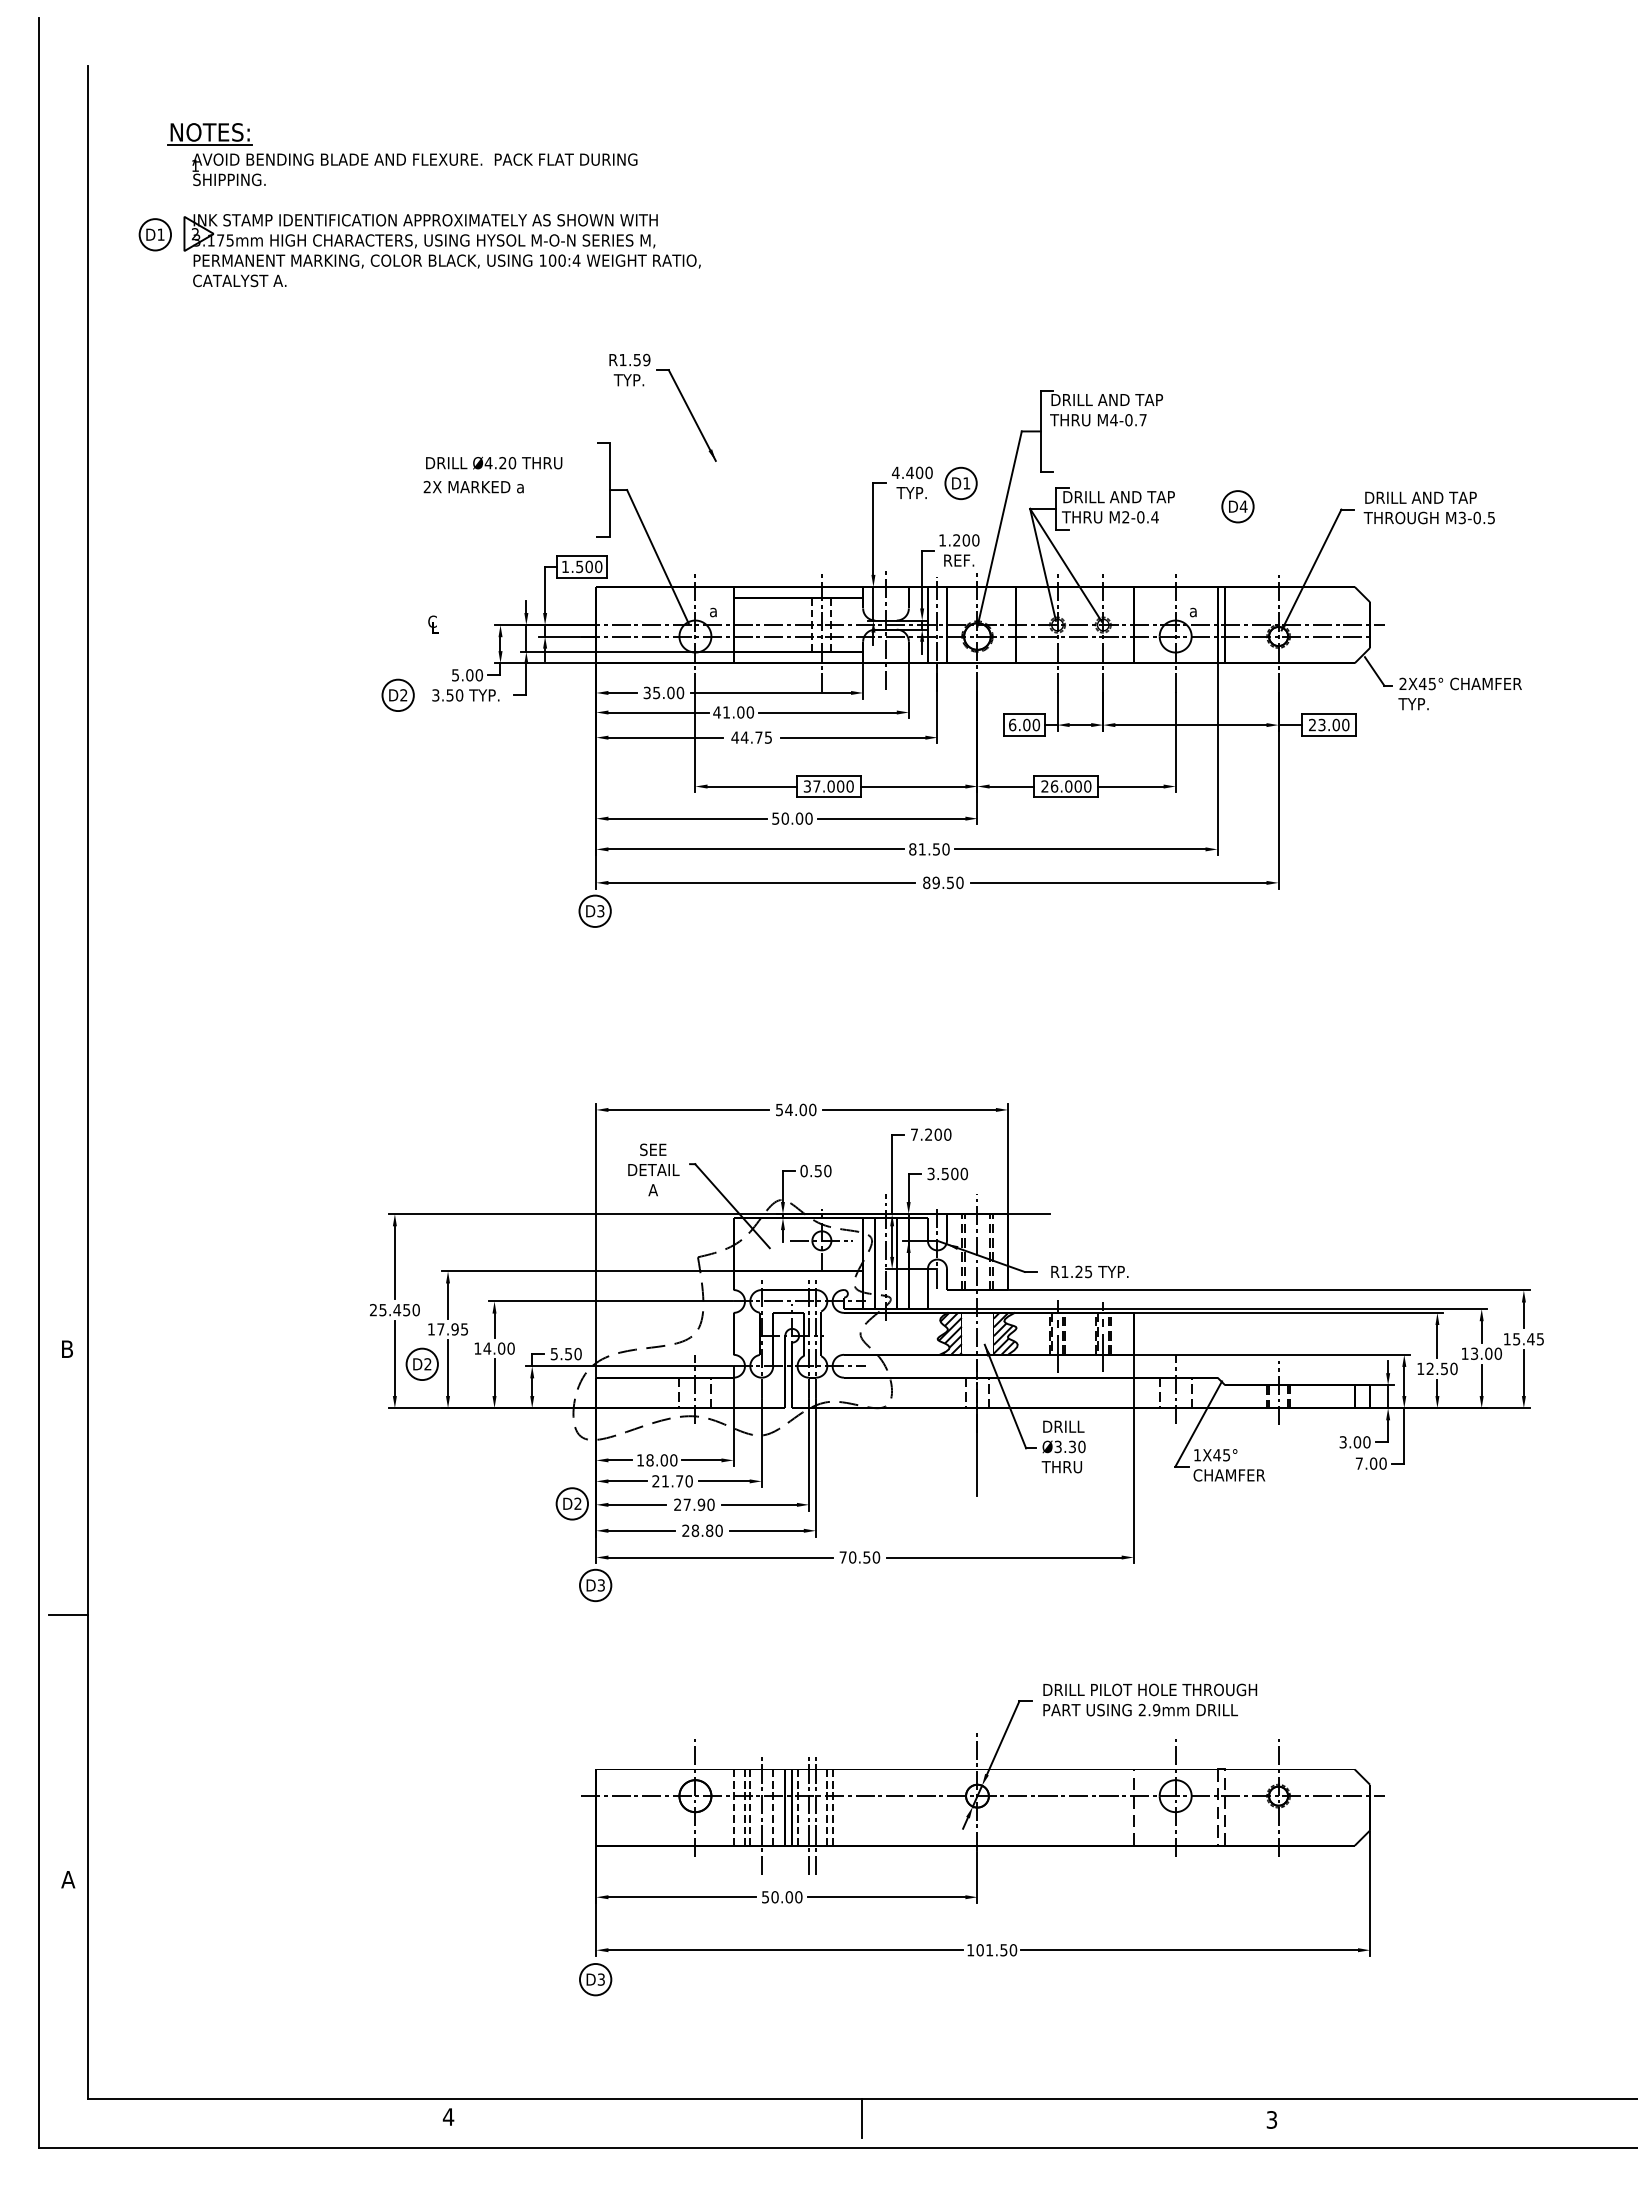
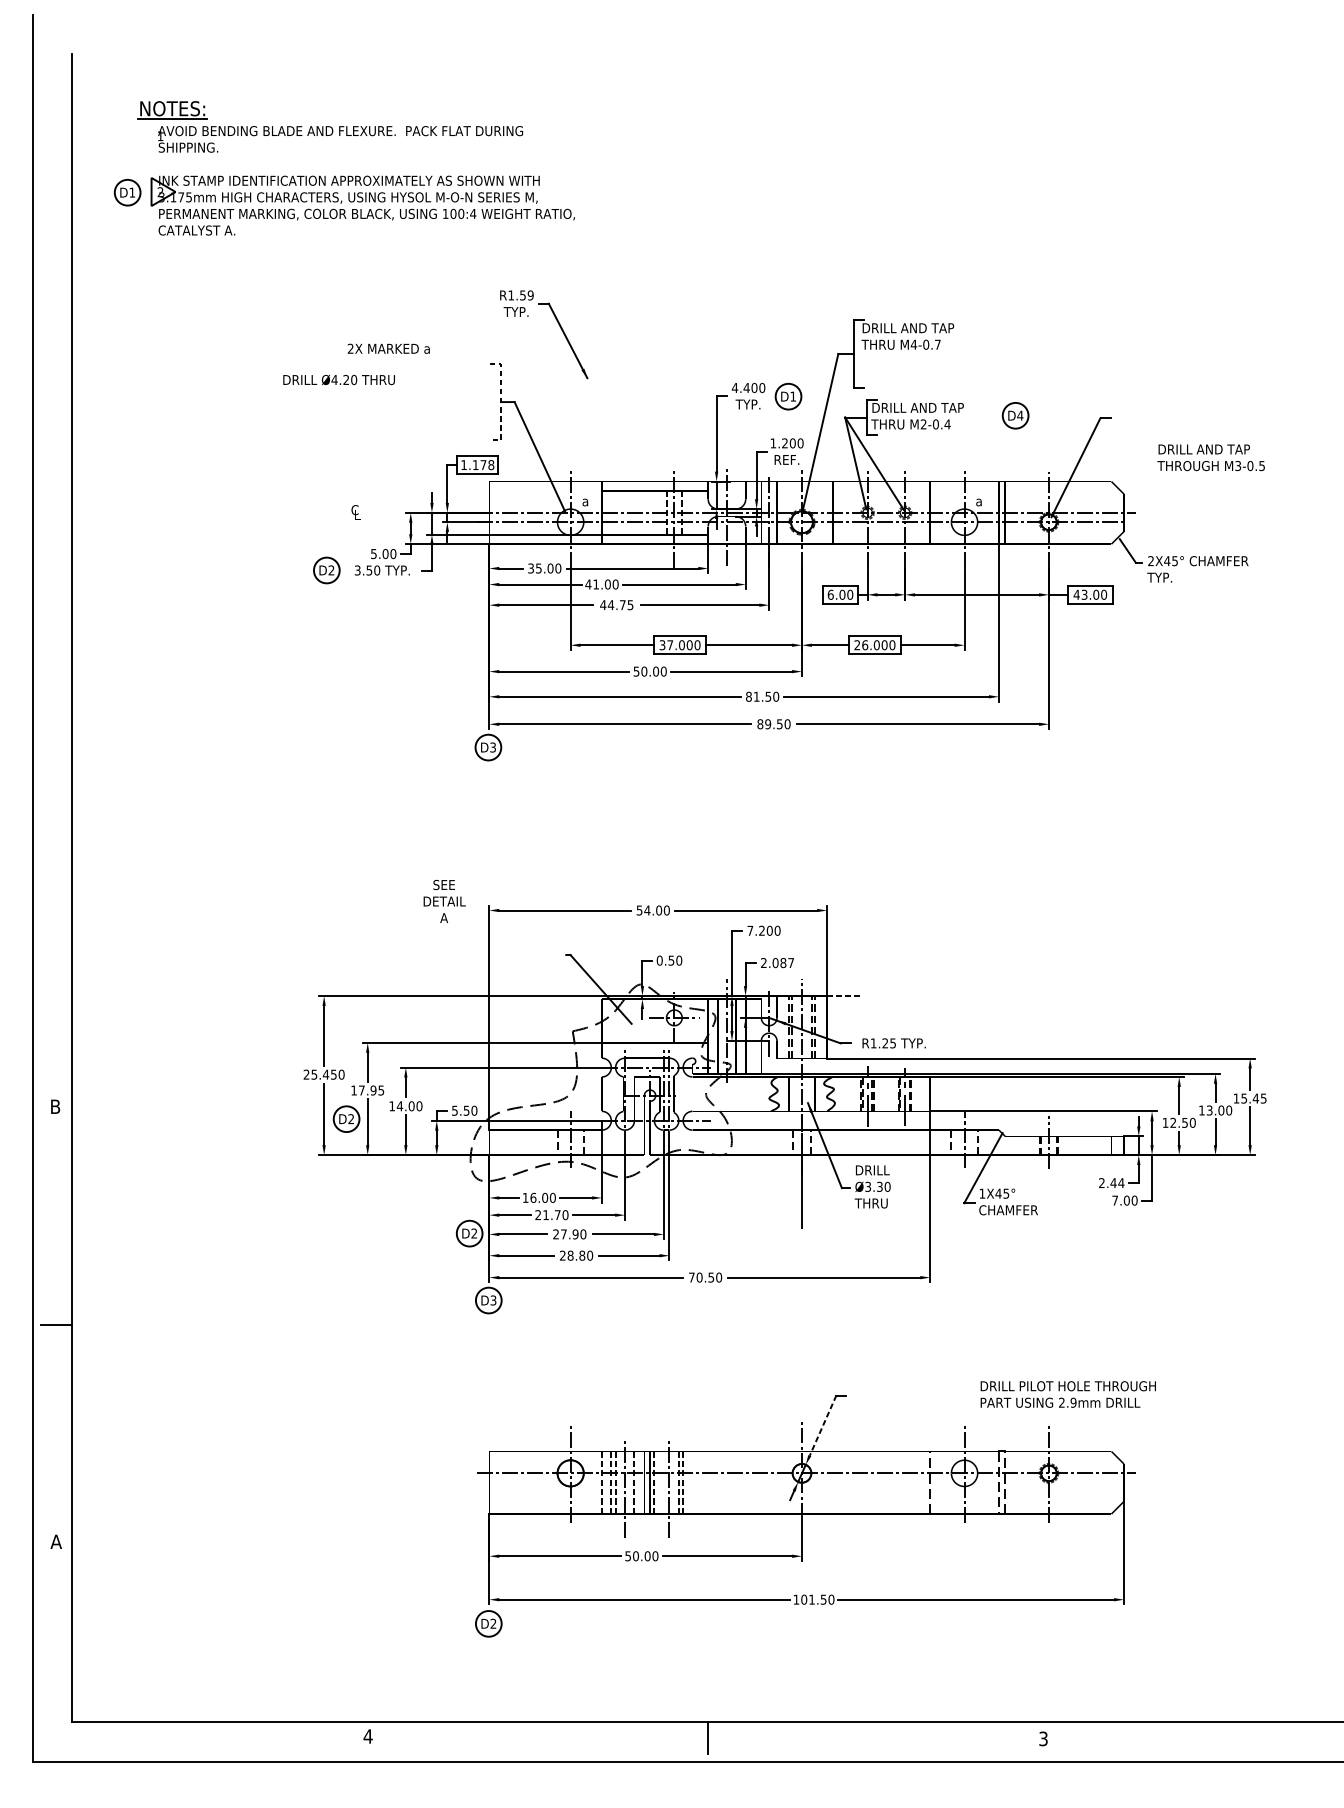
text: (494, 462) -> (339, 379), moved
text: (473, 487) -> (388, 349), moved
line: (610, 491) -> (500, 403), solid -> dashed
text: (1428, 507) -> (1210, 457), moved
text: (589, 566) -> (483, 464), 1.500 -> 1.178
text: (1312, 724) -> (1076, 594), 23.00 -> 43.00
text: (653, 1169) -> (444, 901), moved
text: (947, 1173) -> (777, 962), 3.500 -> 2.087
line: (1029, 1214) -> (844, 996), solid -> dashed
hatch: (949, 1333) -> (779, 1093), removed
hatch: (1003, 1333) -> (823, 1093), removed
text: (1354, 1442) -> (1111, 1183), 3.00 -> 2.44
text: (649, 1460) -> (532, 1198), 18.00 -> 16.00
text: (1150, 1699) -> (1068, 1394), moved
line: (1003, 1738) -> (823, 1426), solid -> dashed
line: (809, 1814) -> (664, 1488), removed
text: (600, 1979) -> (492, 1623), D3 -> D2

